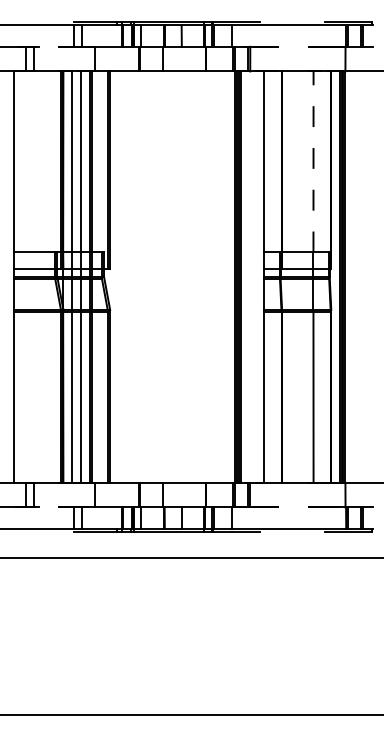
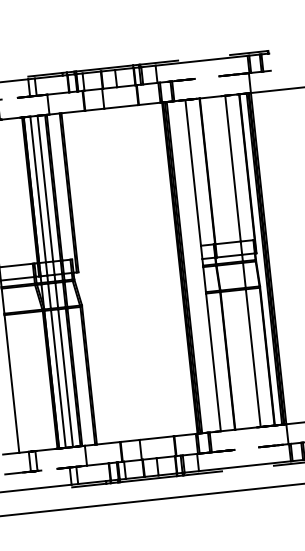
line: (313, 161) -> (232, 168), dashed -> solid

